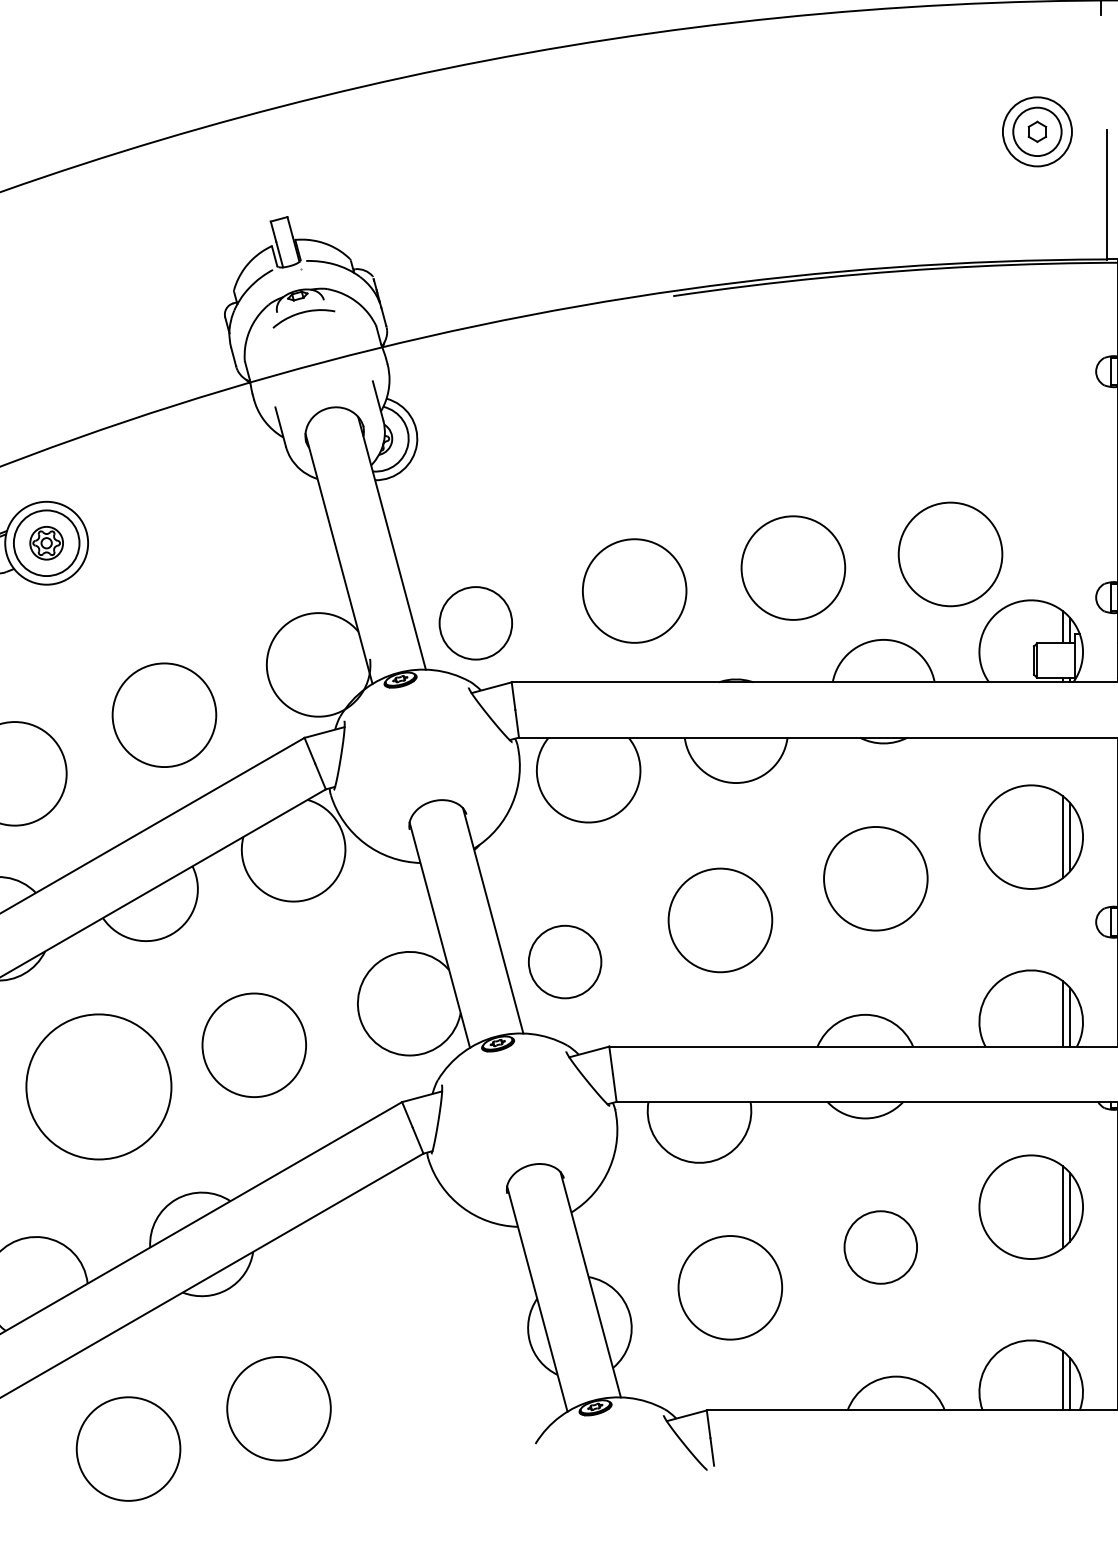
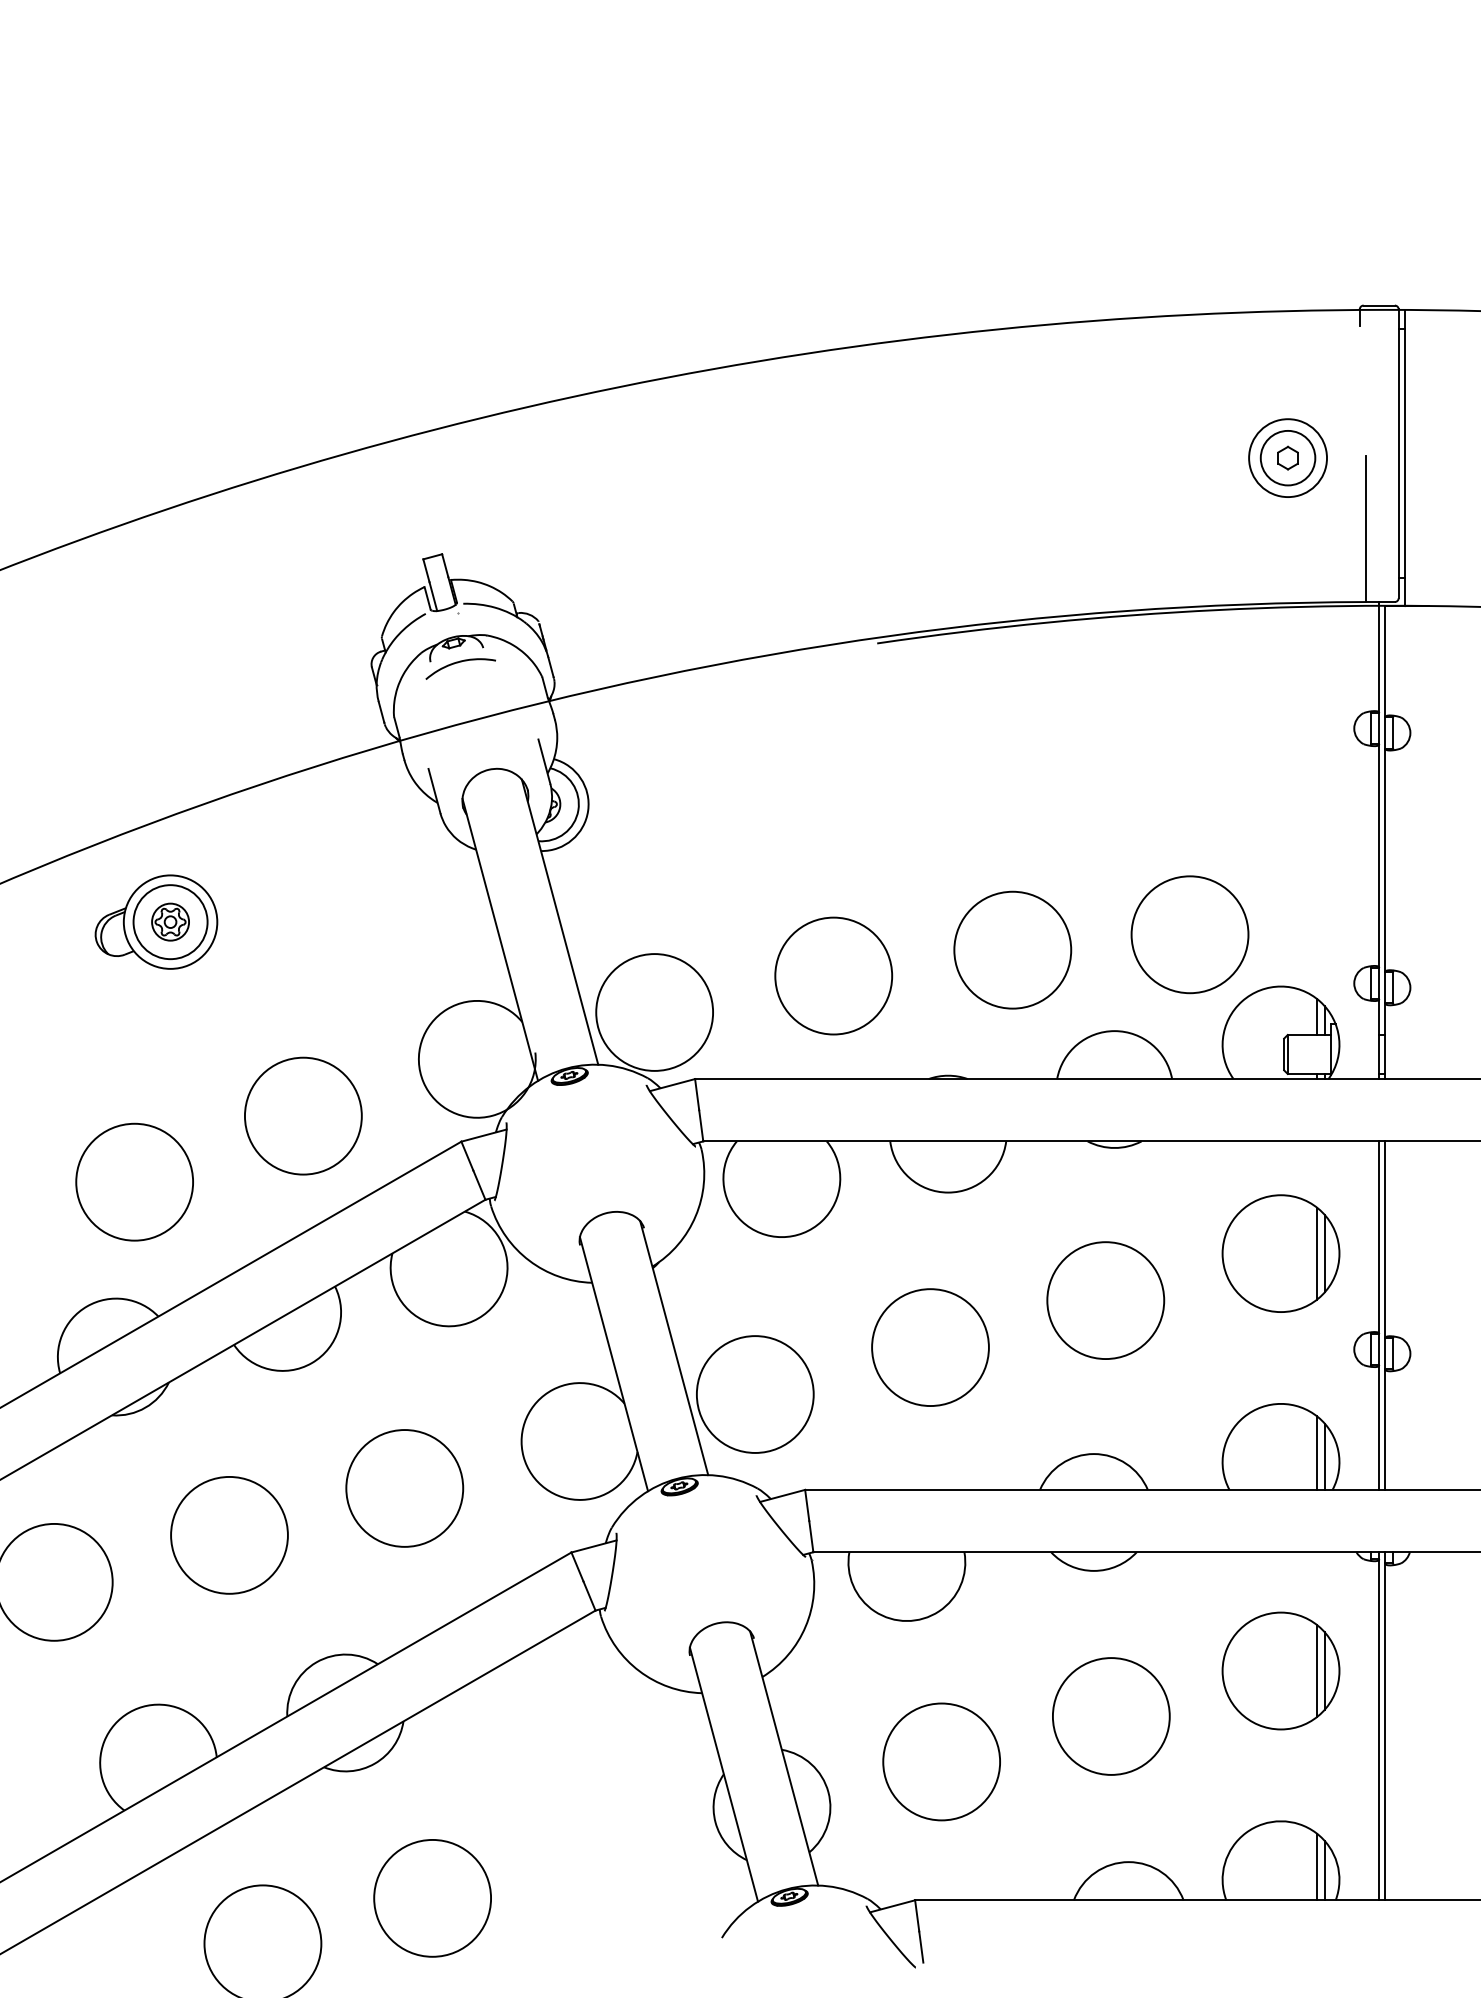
circle: (475, 623) -> (654, 1012), size x1.43
circle: (564, 962) -> (754, 1394), size x1.43
circle: (98, 1086) -> (229, 1534), size x0.71
circle: (880, 1247) -> (1111, 1716), size x1.43

